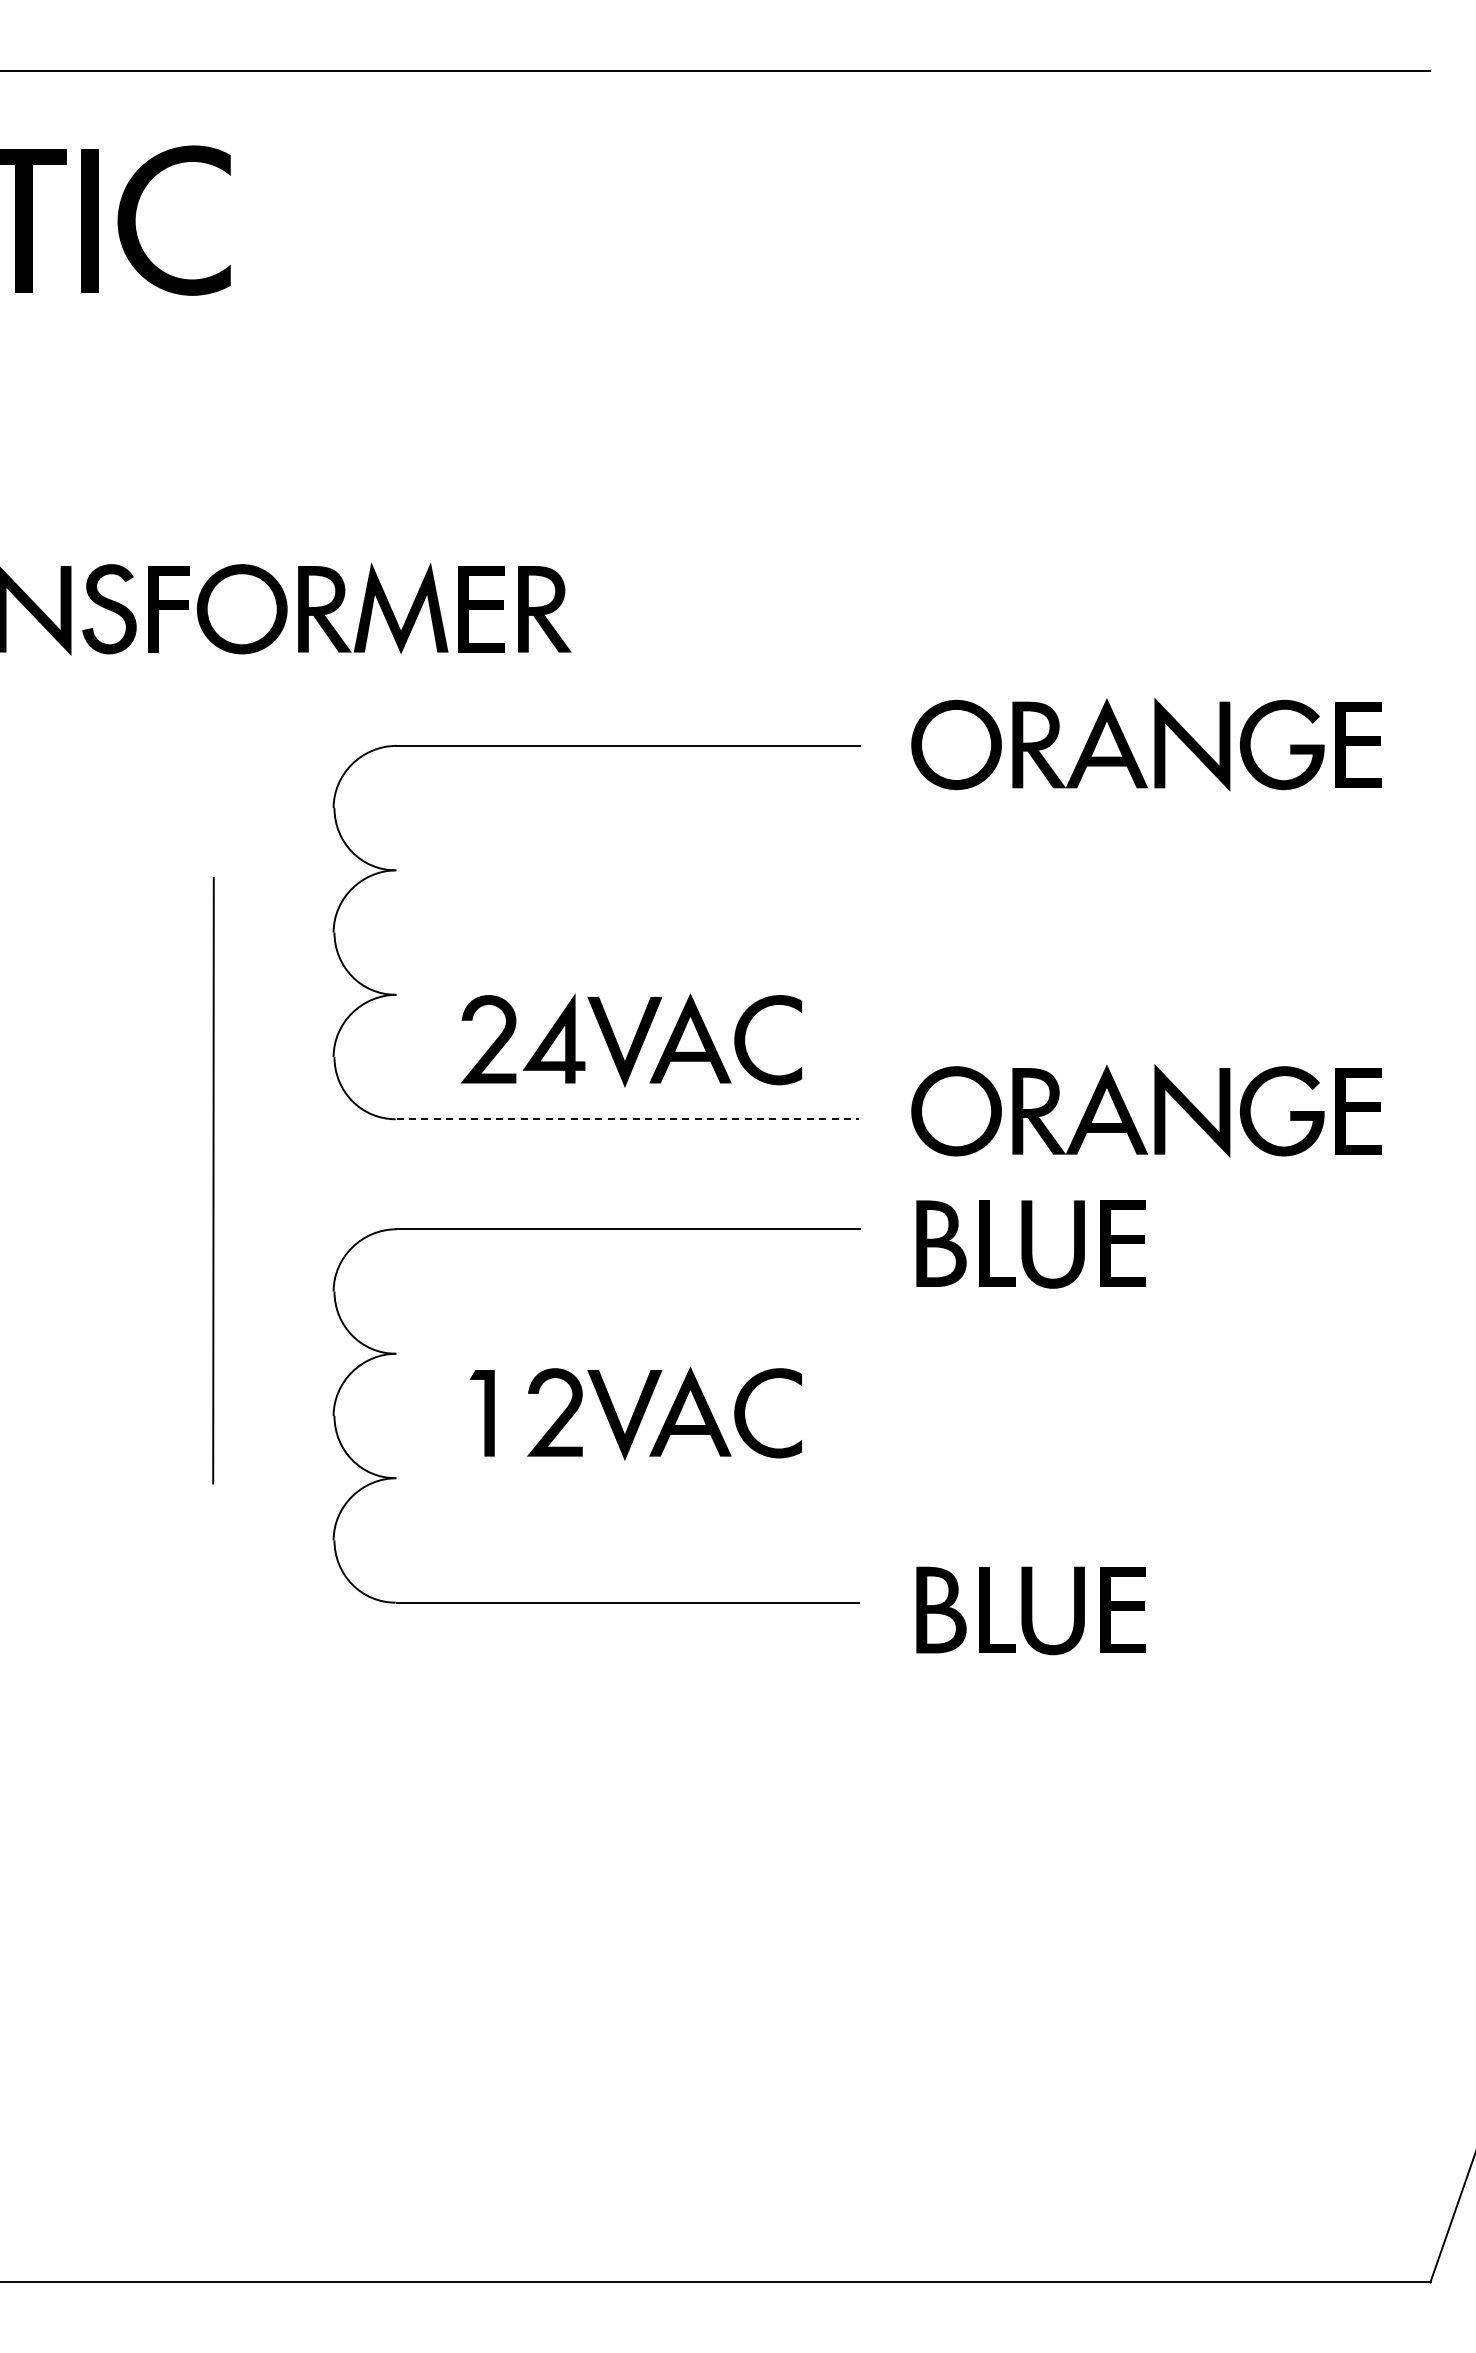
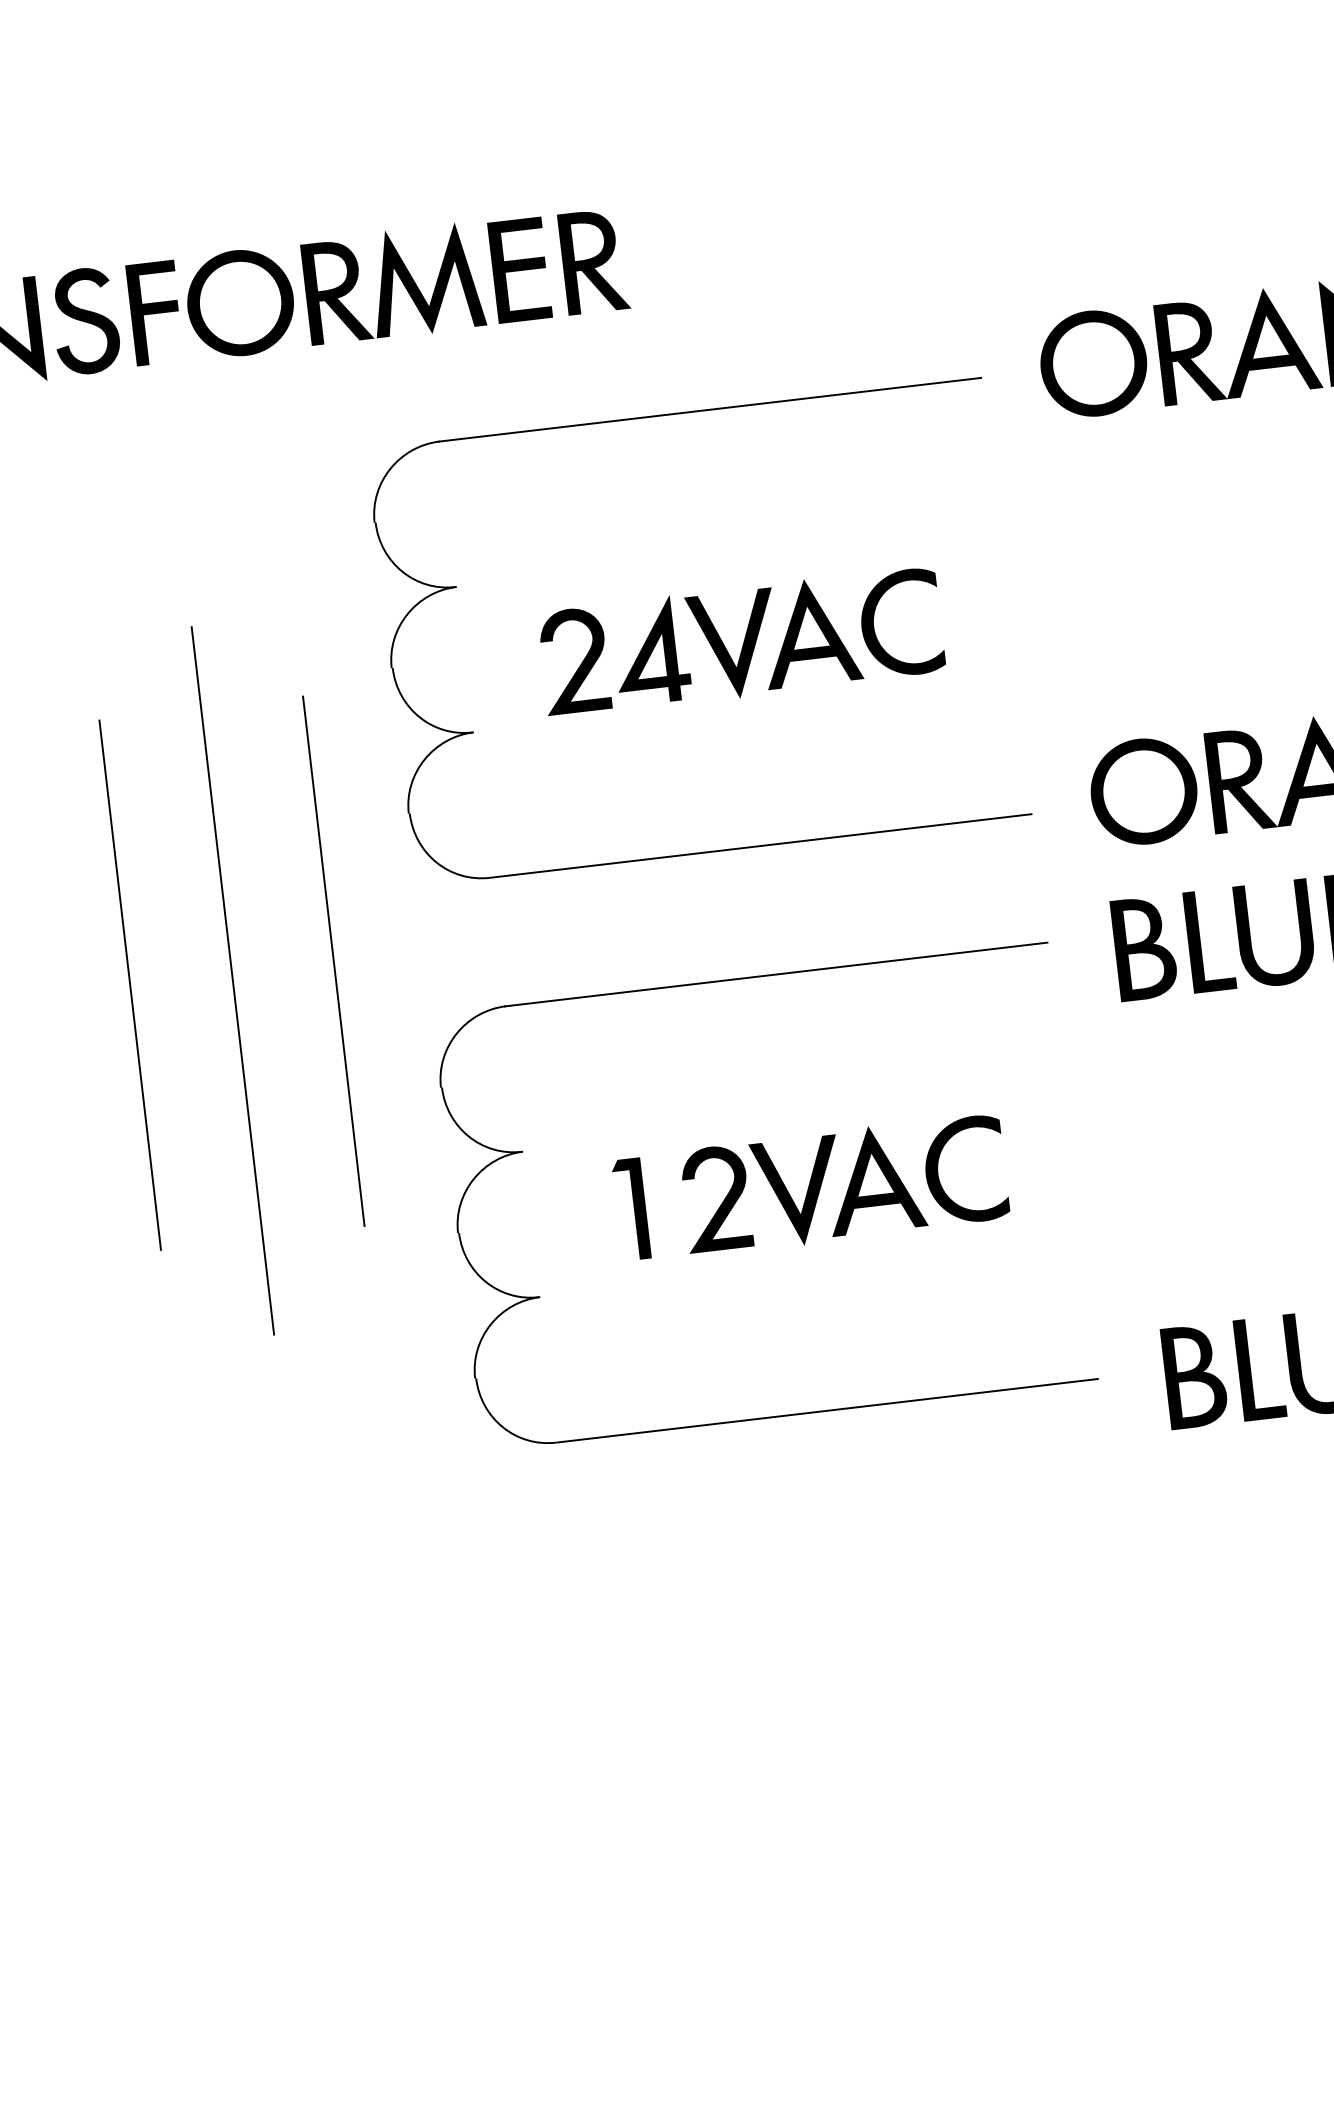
part: (631, 1040) -> (741, 642), moved
line: (628, 1119) -> (761, 846), dashed -> solid
line: (81, 1173) -> (130, 984), added
line: (255, 1173) -> (333, 960), added
line: (213, 1180) -> (232, 980), moved

